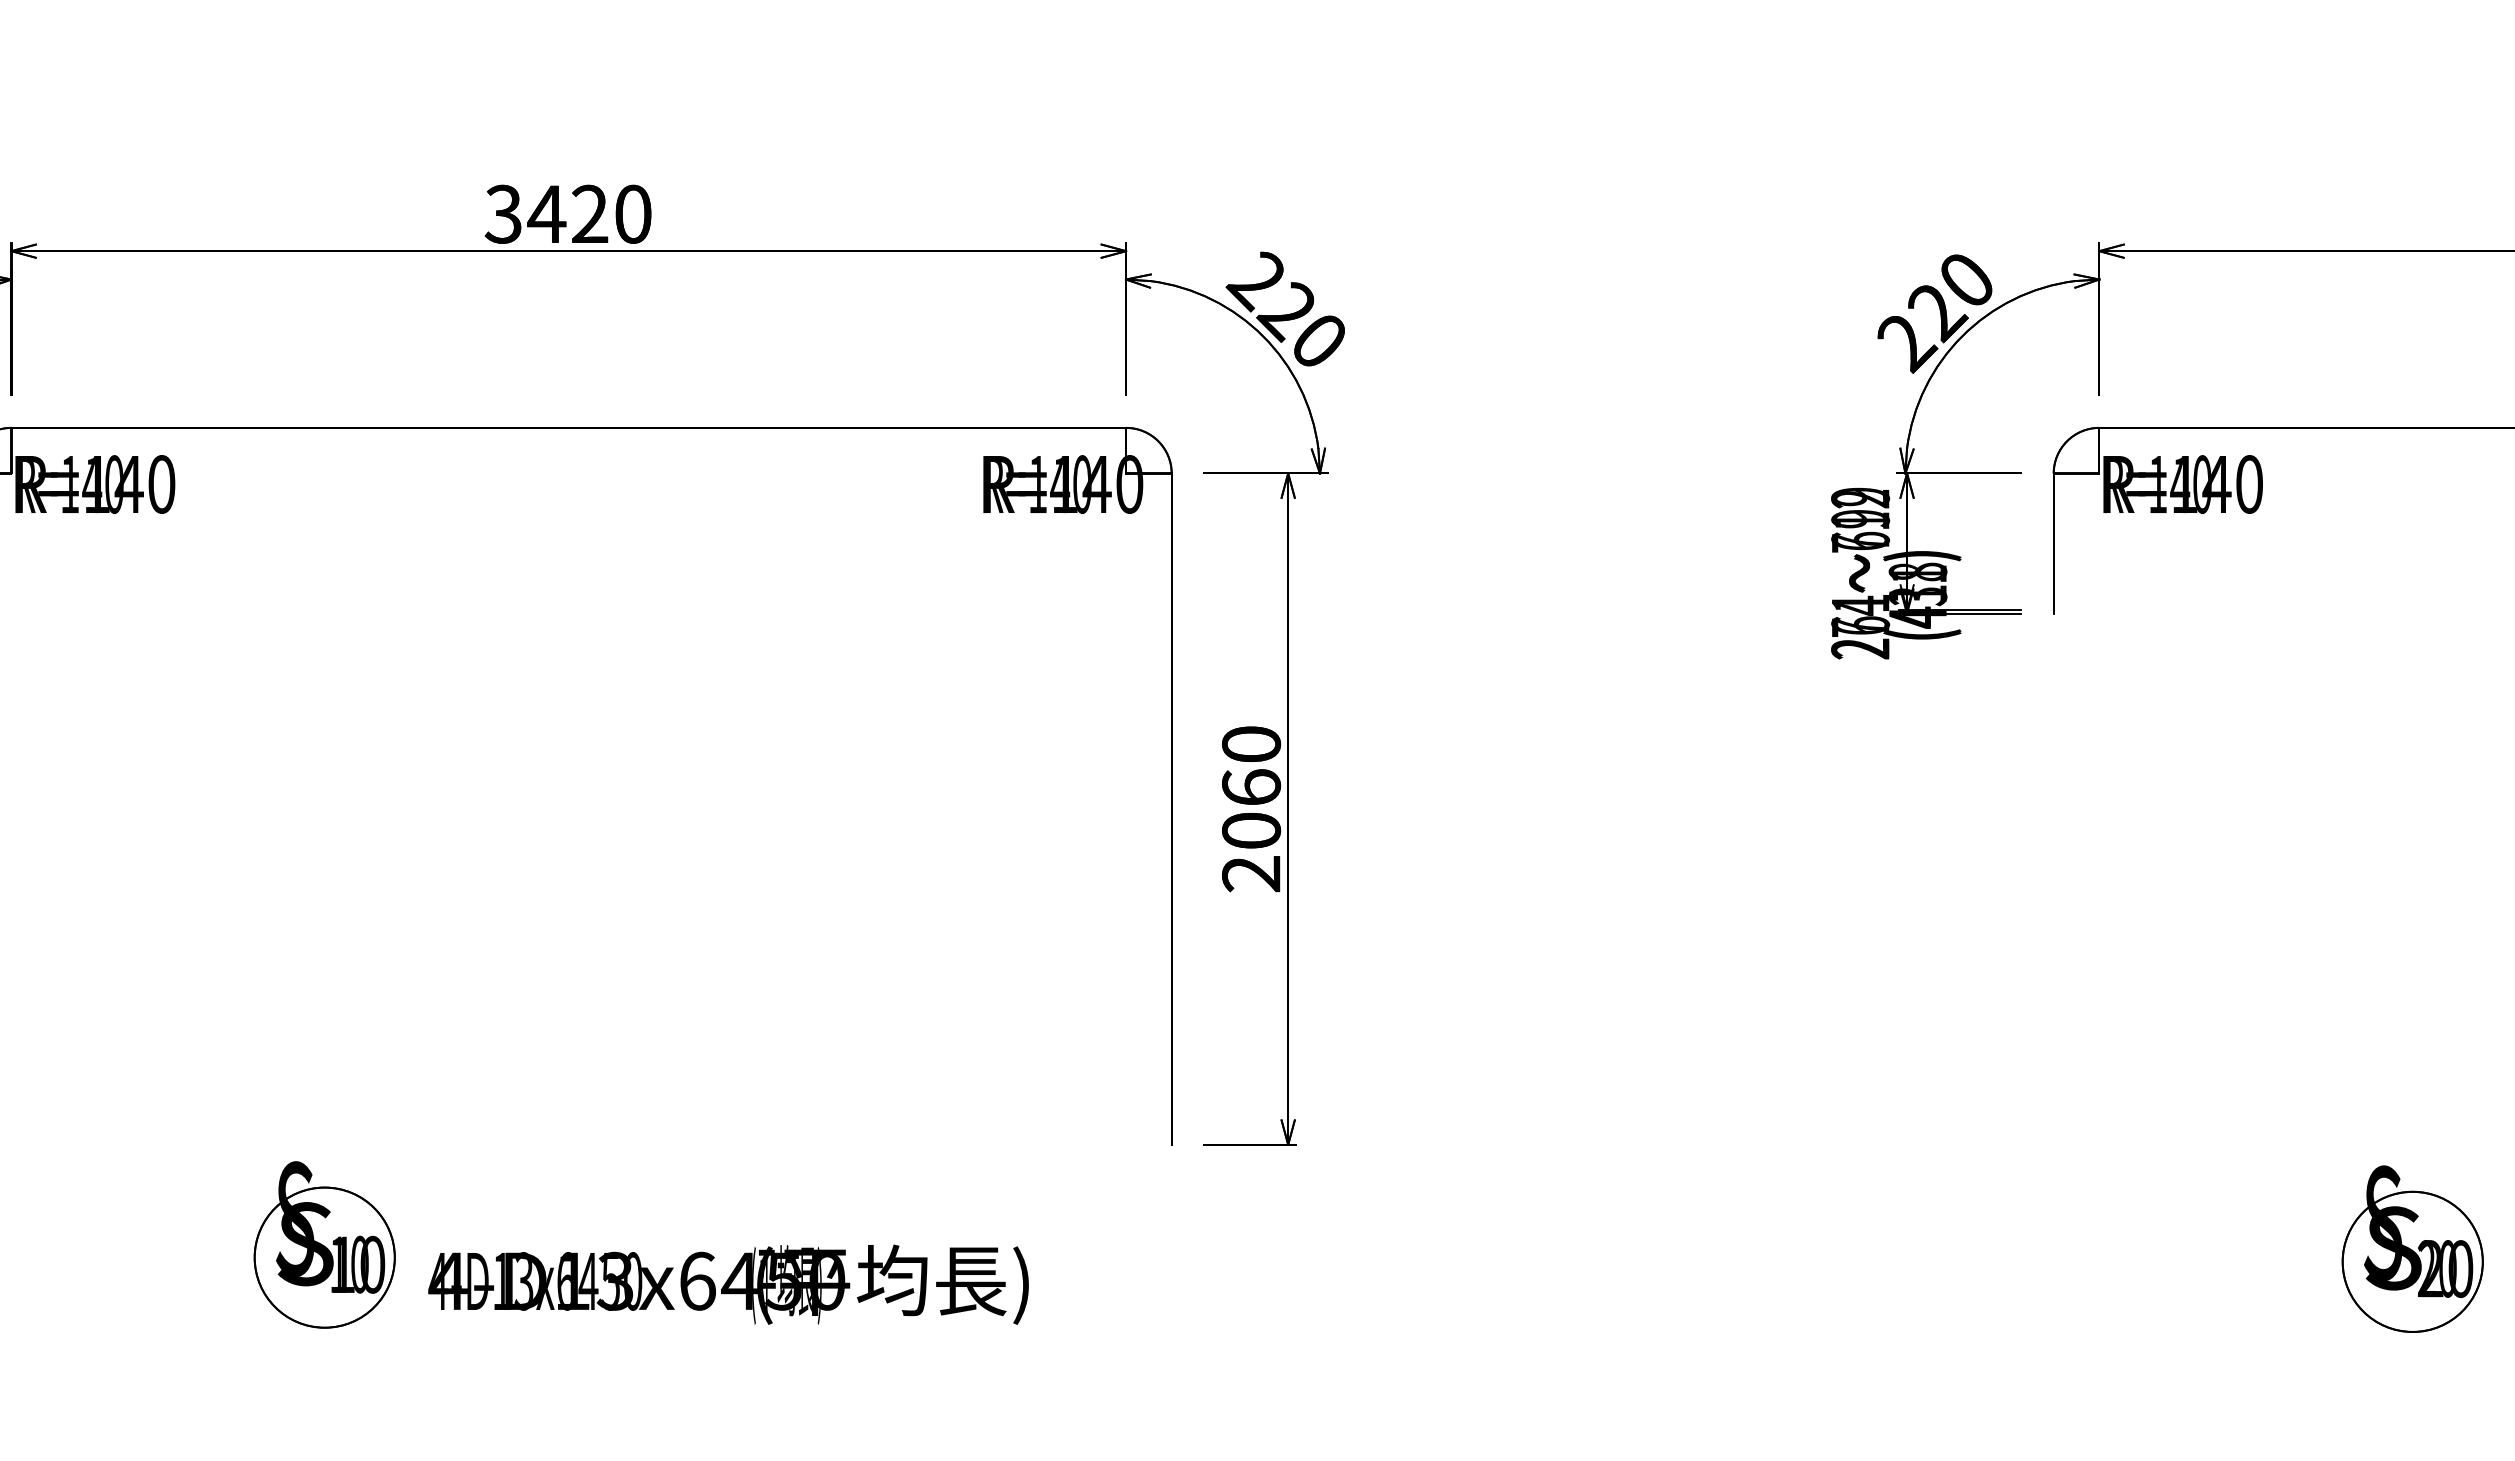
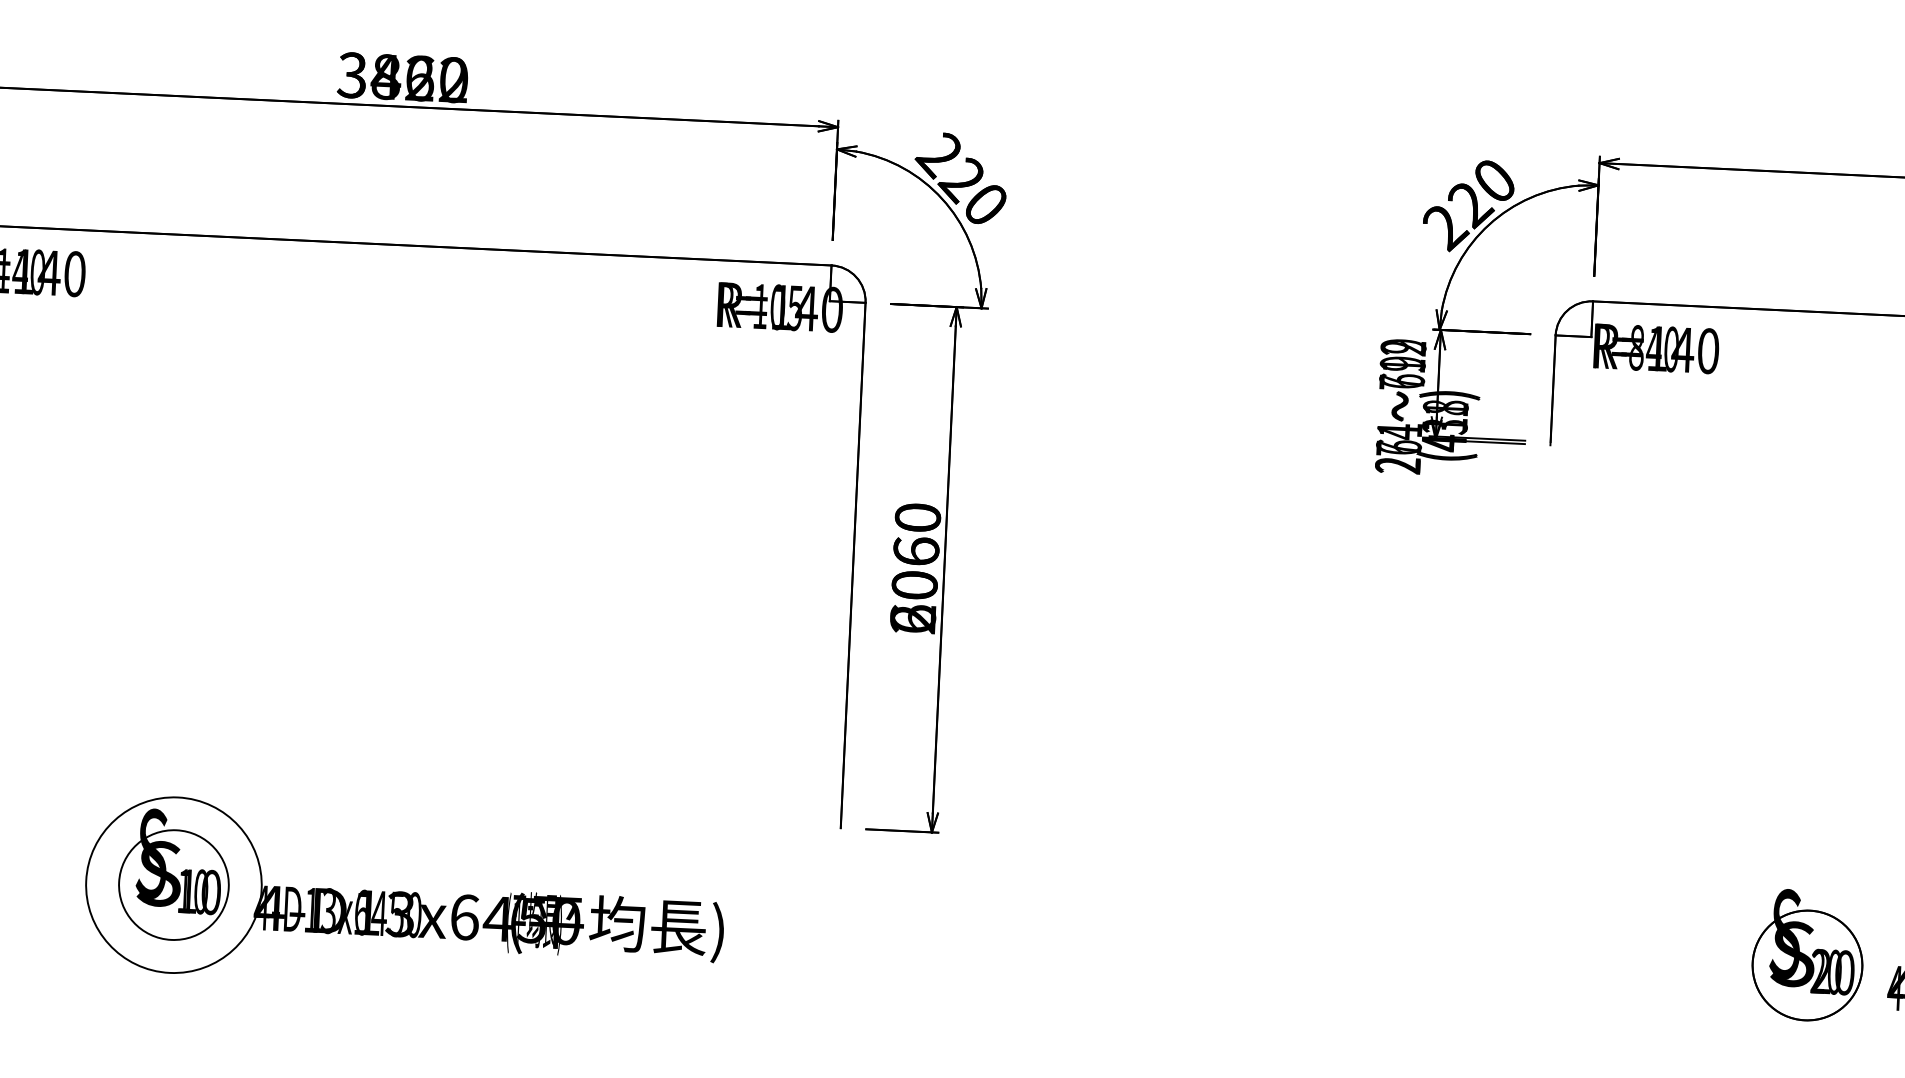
text: (589, 213) -> (419, 77), 3420 -> 3862
text: (1070, 484) -> (785, 307), R=140 -> R=105
text: (2157, 484) -> (1636, 347), R=140 -> R=840
text: (1251, 873) -> (913, 618), 2060 -> 6060
circle: (324, 1257) -> (173, 885), size x1.6

